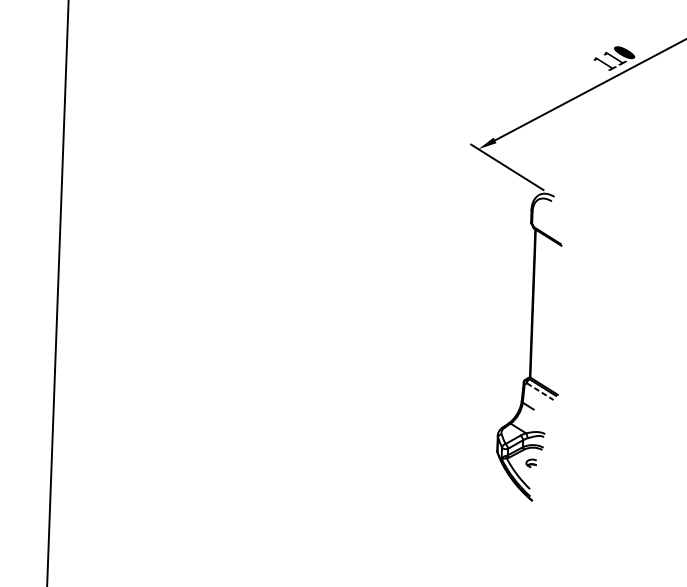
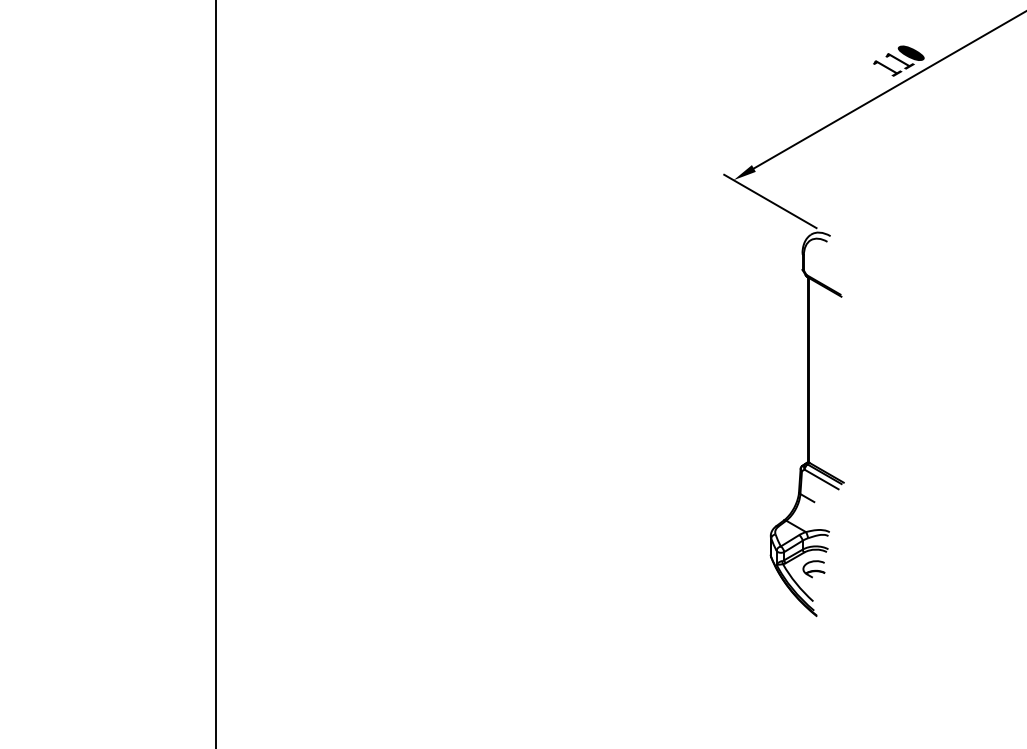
line: (540, 391) -> (821, 479), dashed -> solid
part: (531, 463) -> (813, 569), size x1.67

